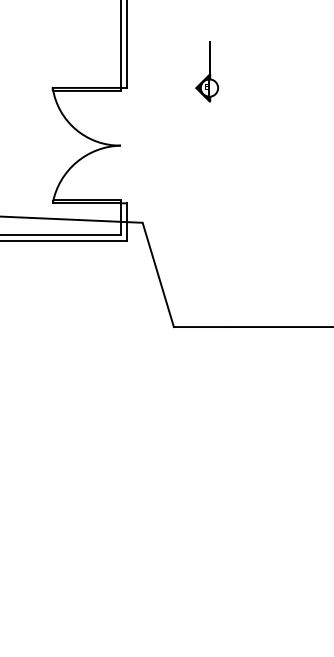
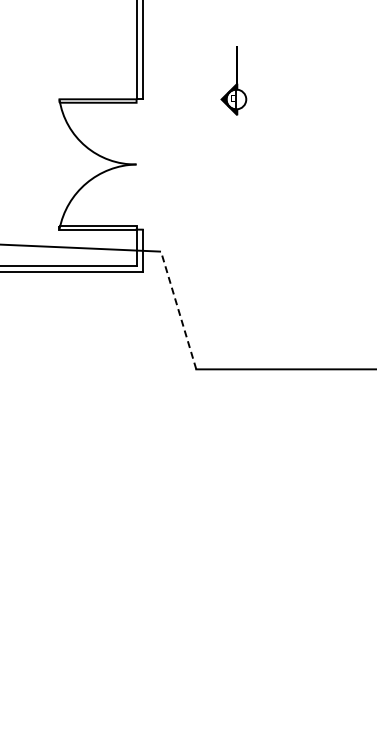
line: (158, 274) -> (178, 310), solid -> dashed

